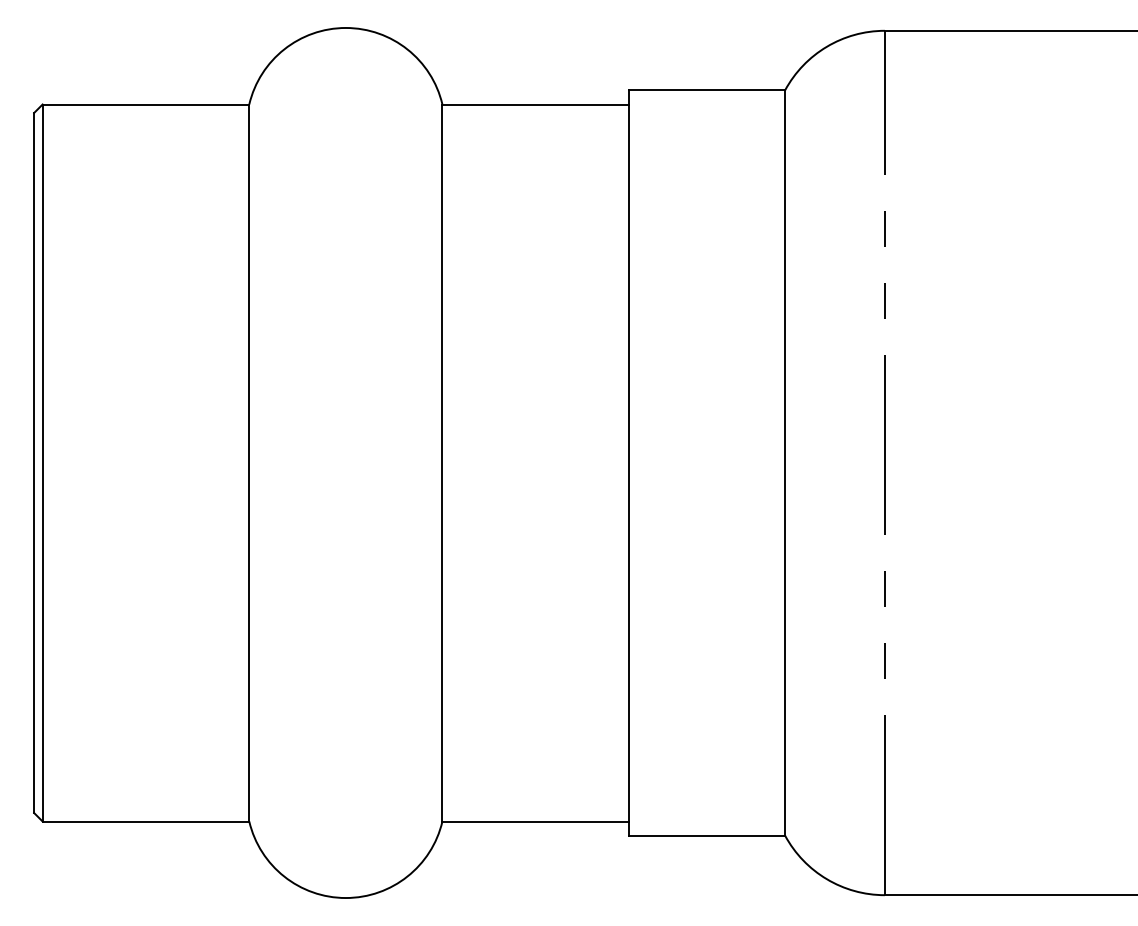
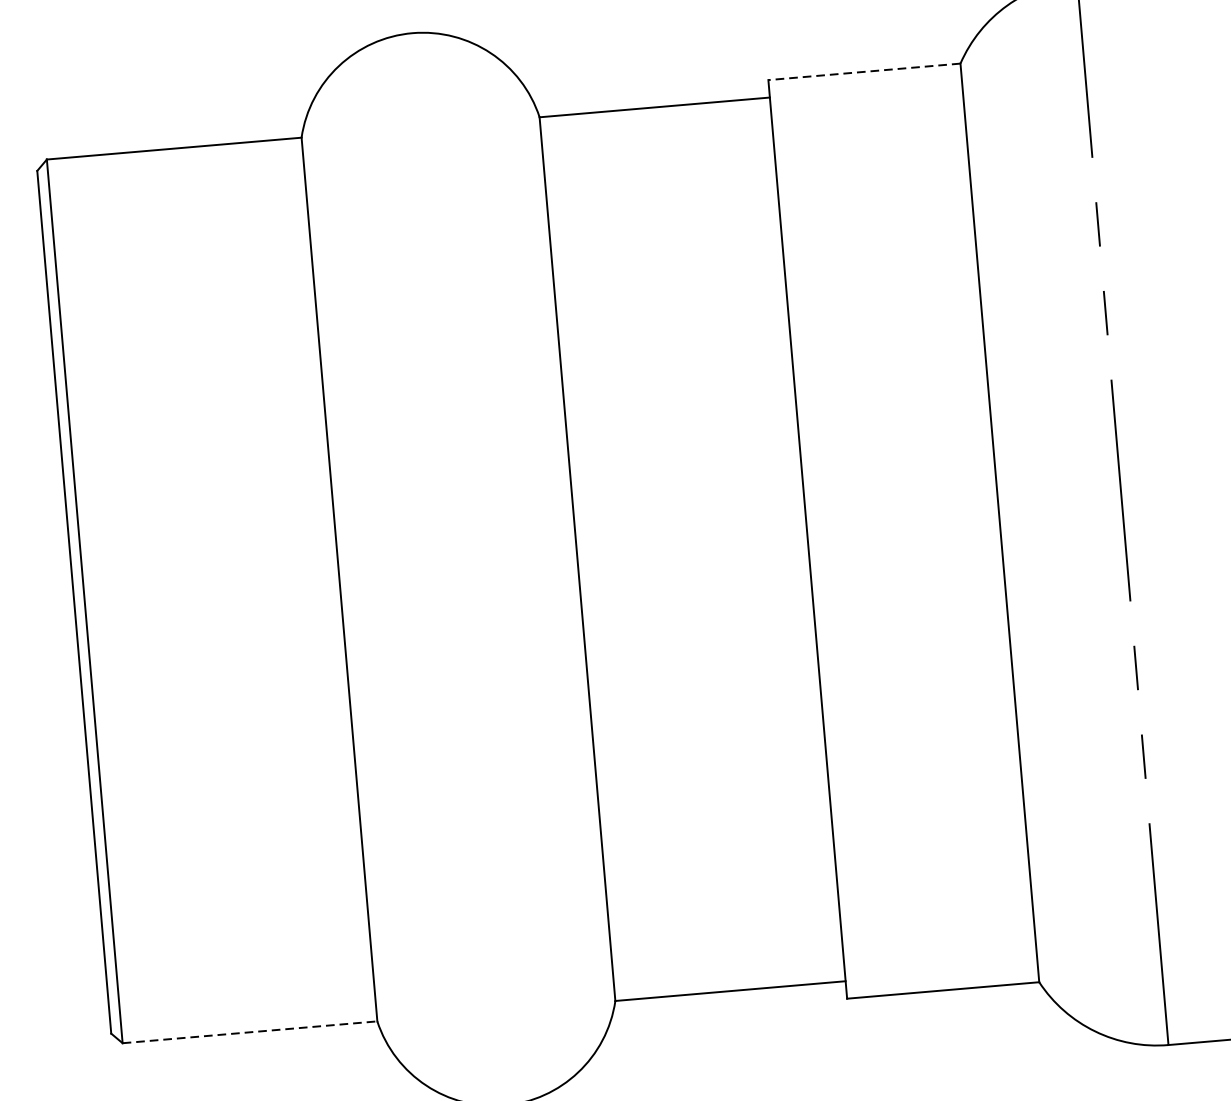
line: (707, 90) -> (864, 72), solid -> dashed
line: (146, 821) -> (250, 1032), solid -> dashed

